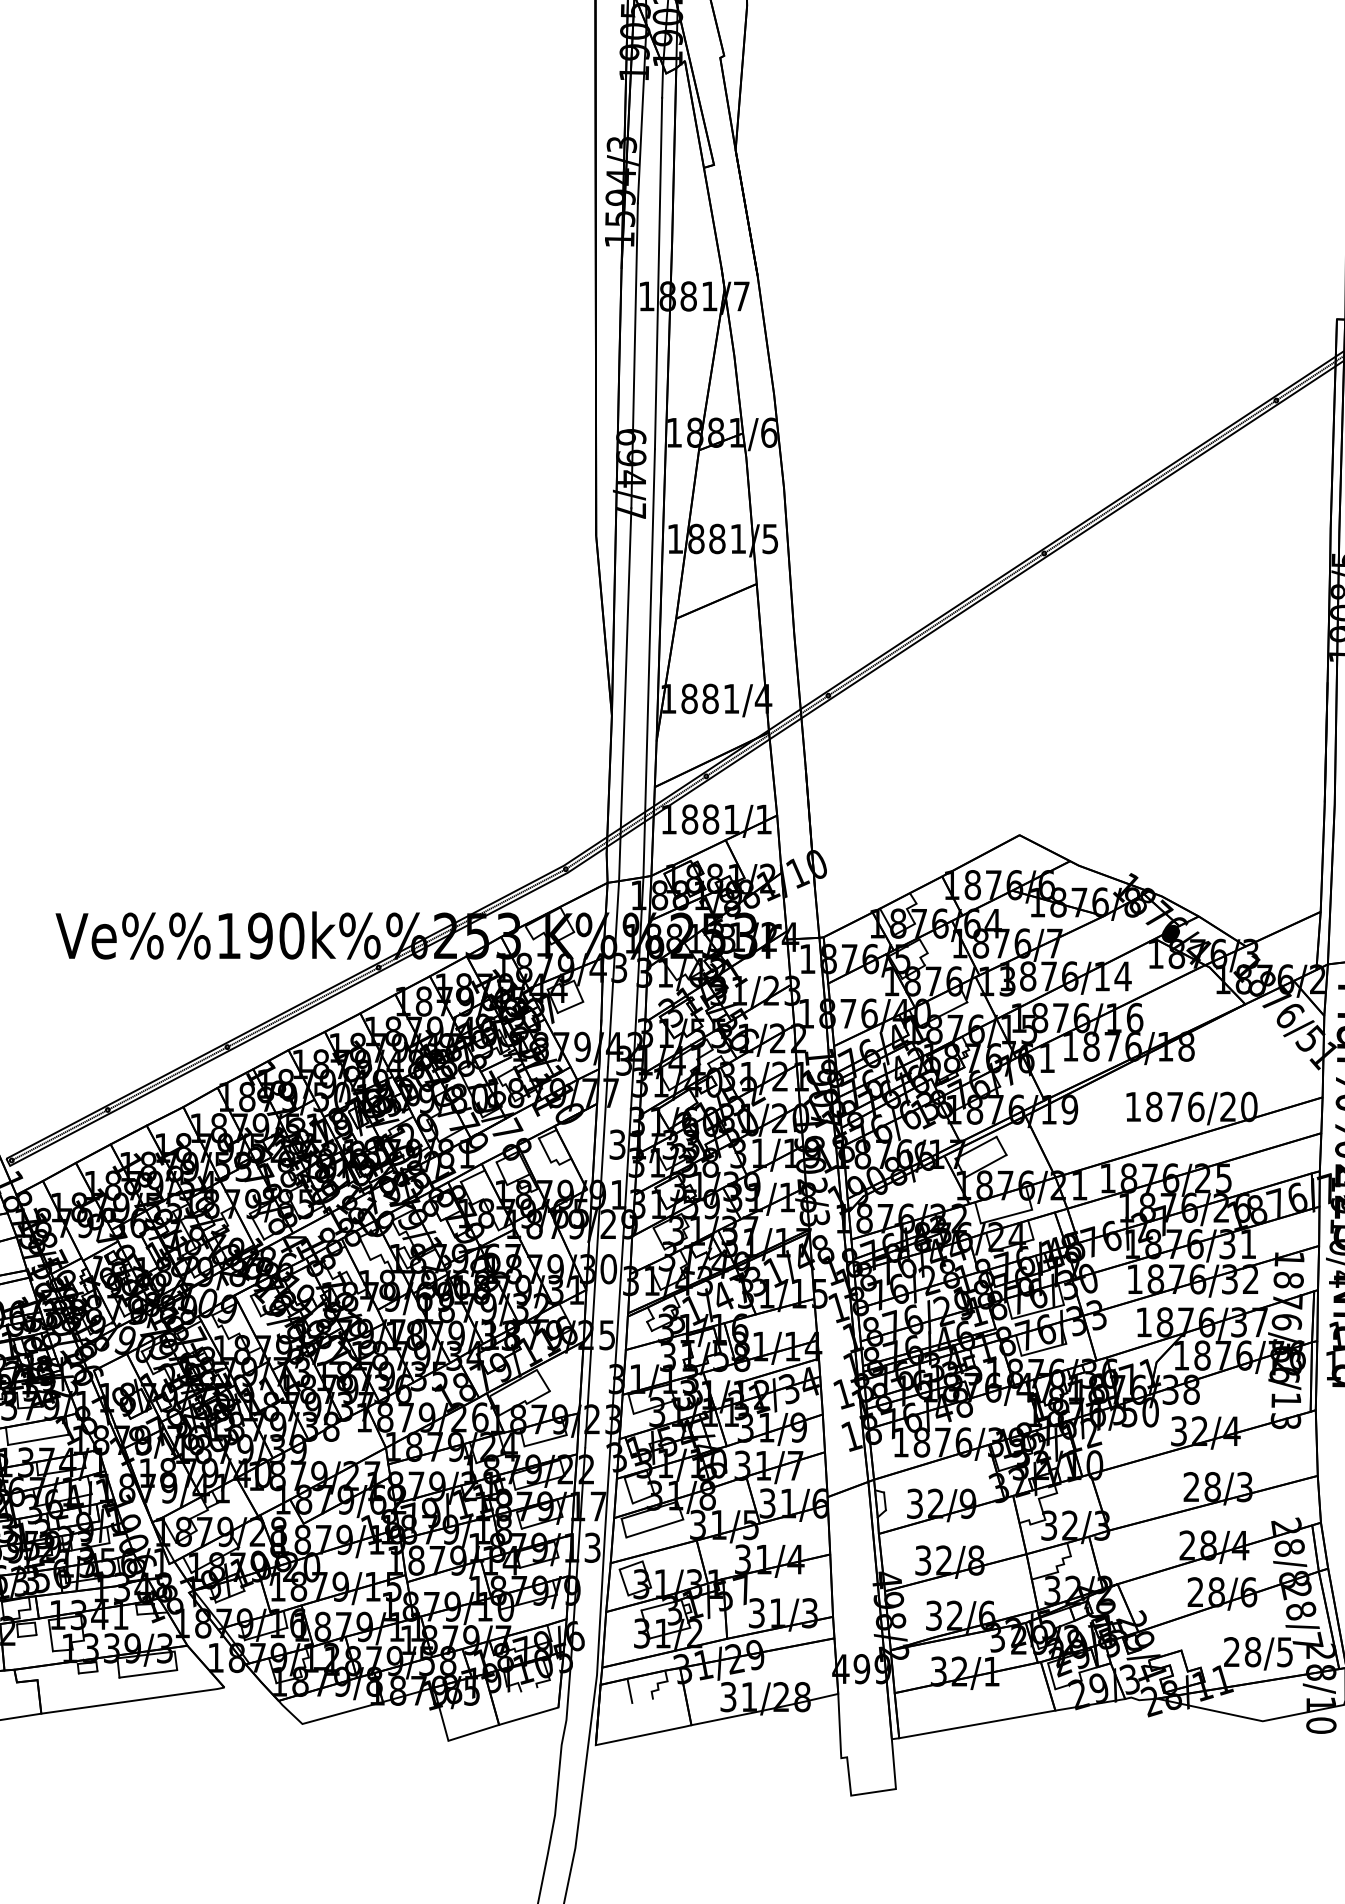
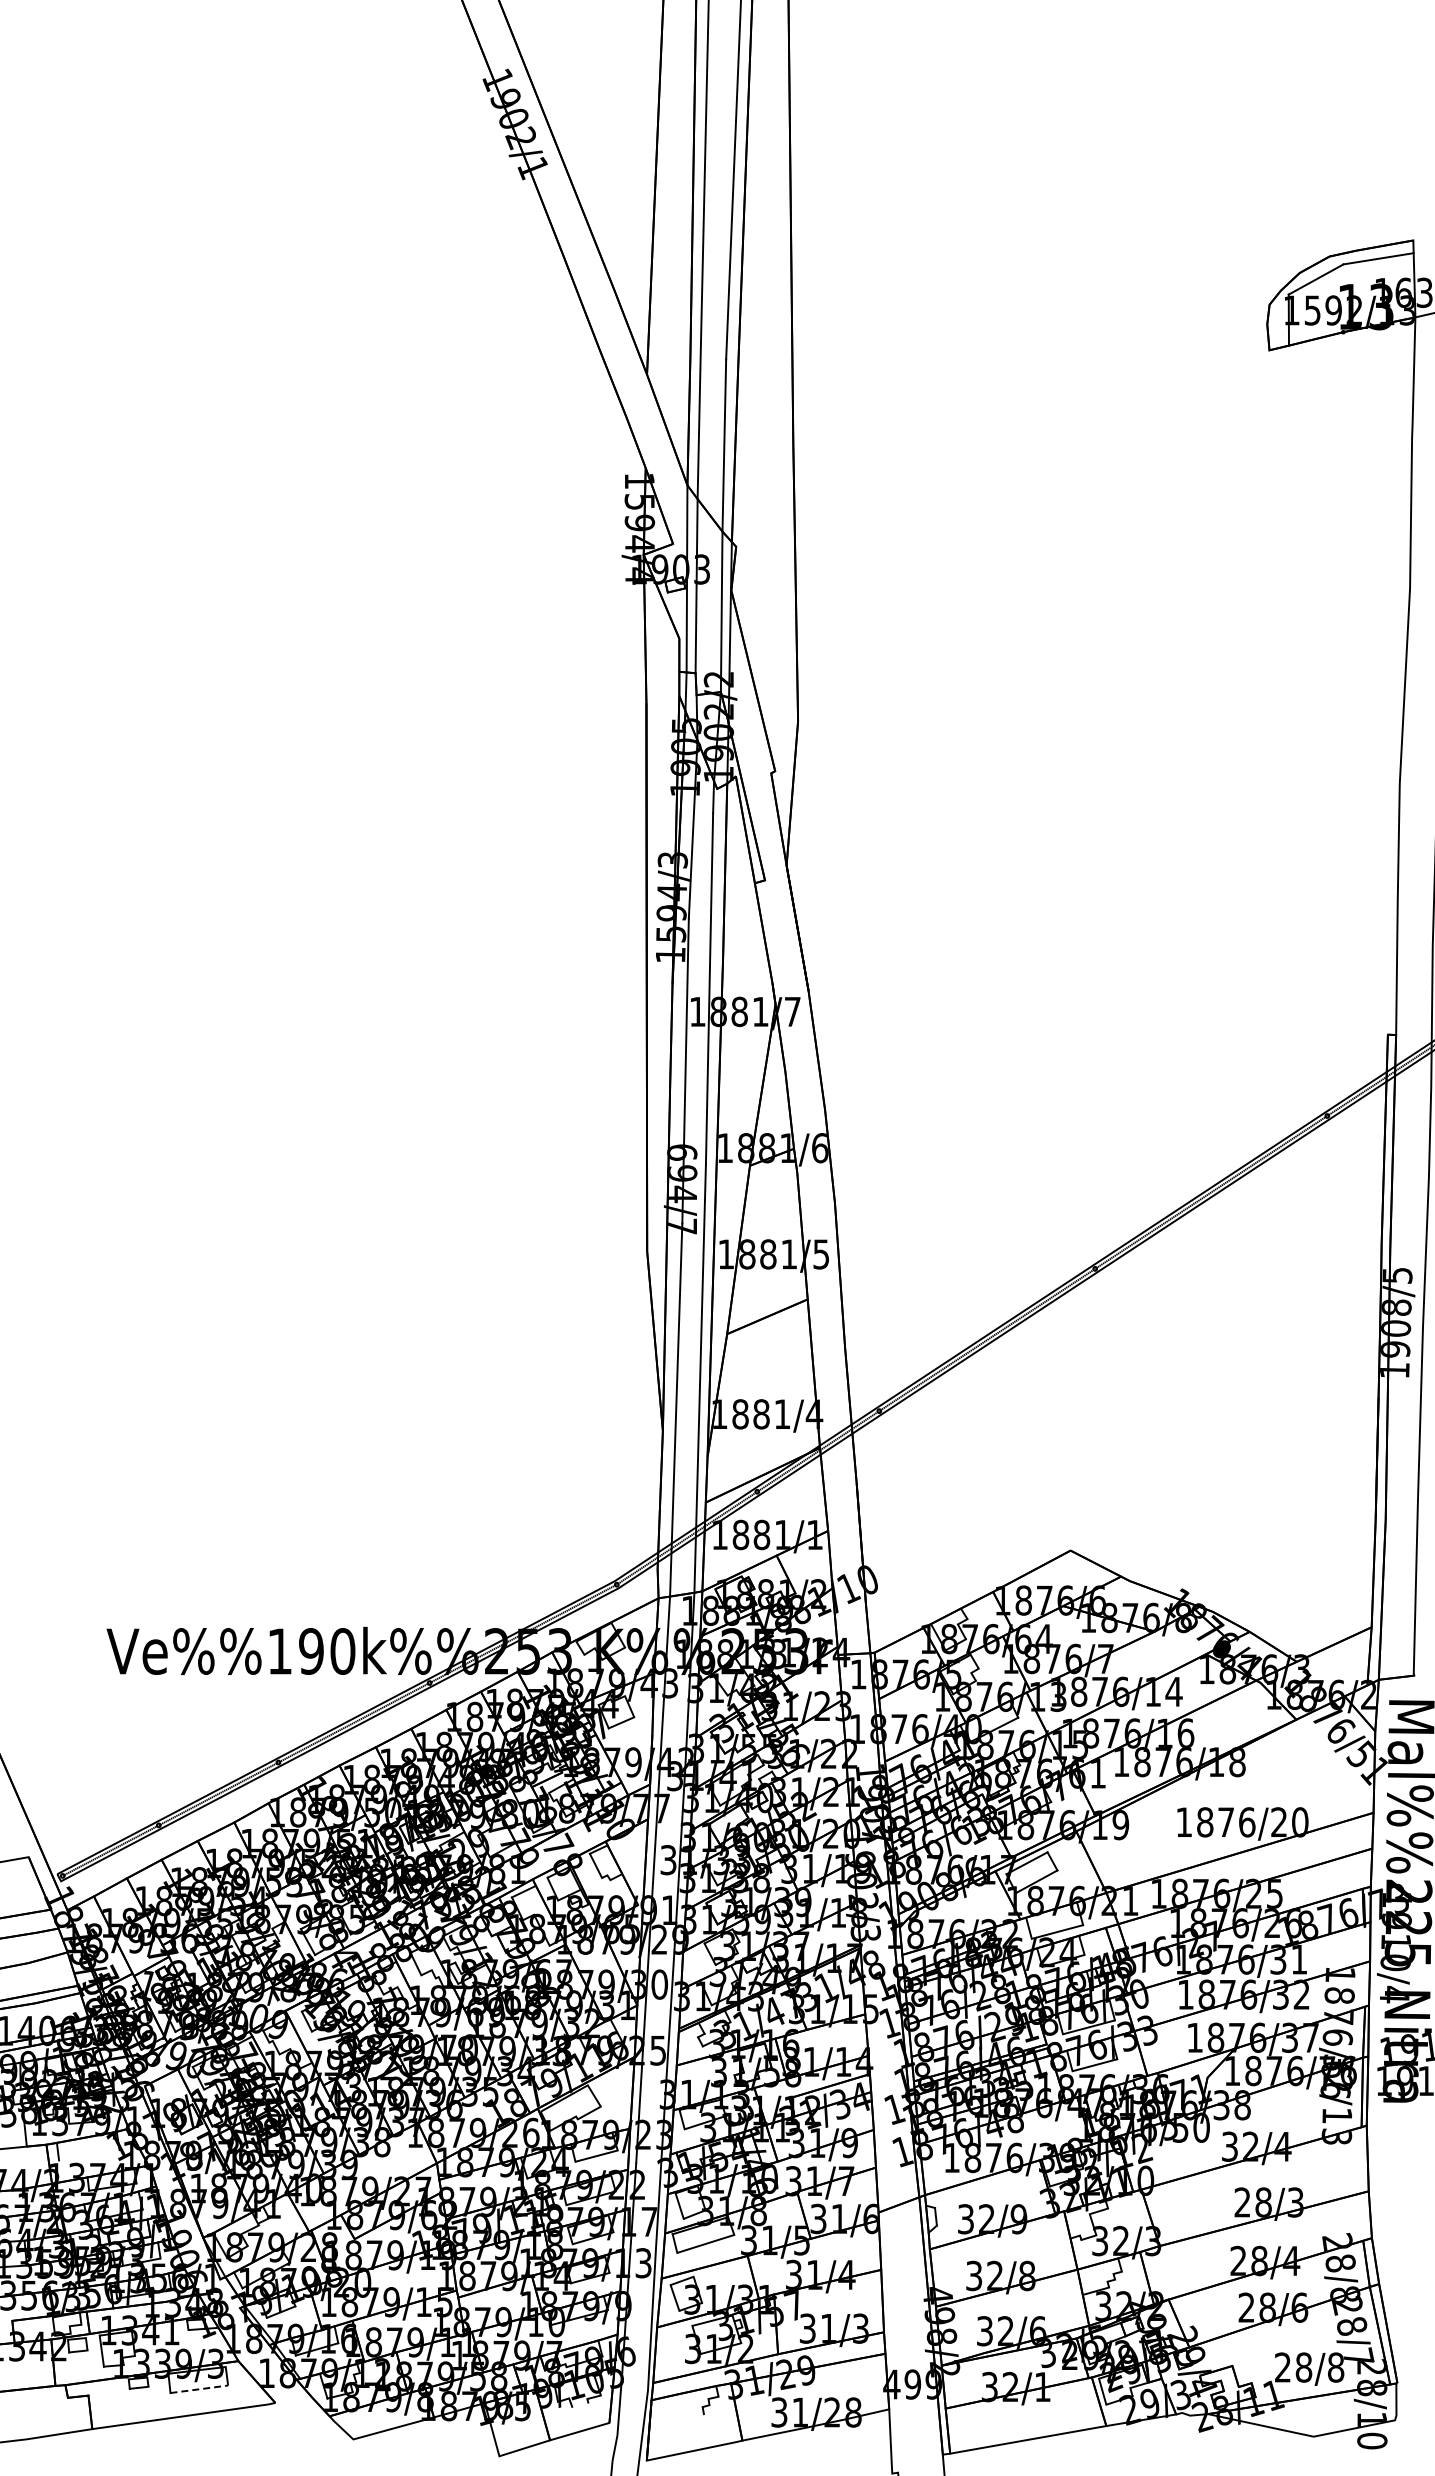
line: (38, 1440) -> (89, 2155), removed
text: (1285, 1652) -> (1336, 2367), 28/5 -> 28/8
line: (148, 1674) -> (199, 2389), solid -> dashed
line: (629, 1691) -> (680, 2406), removed

